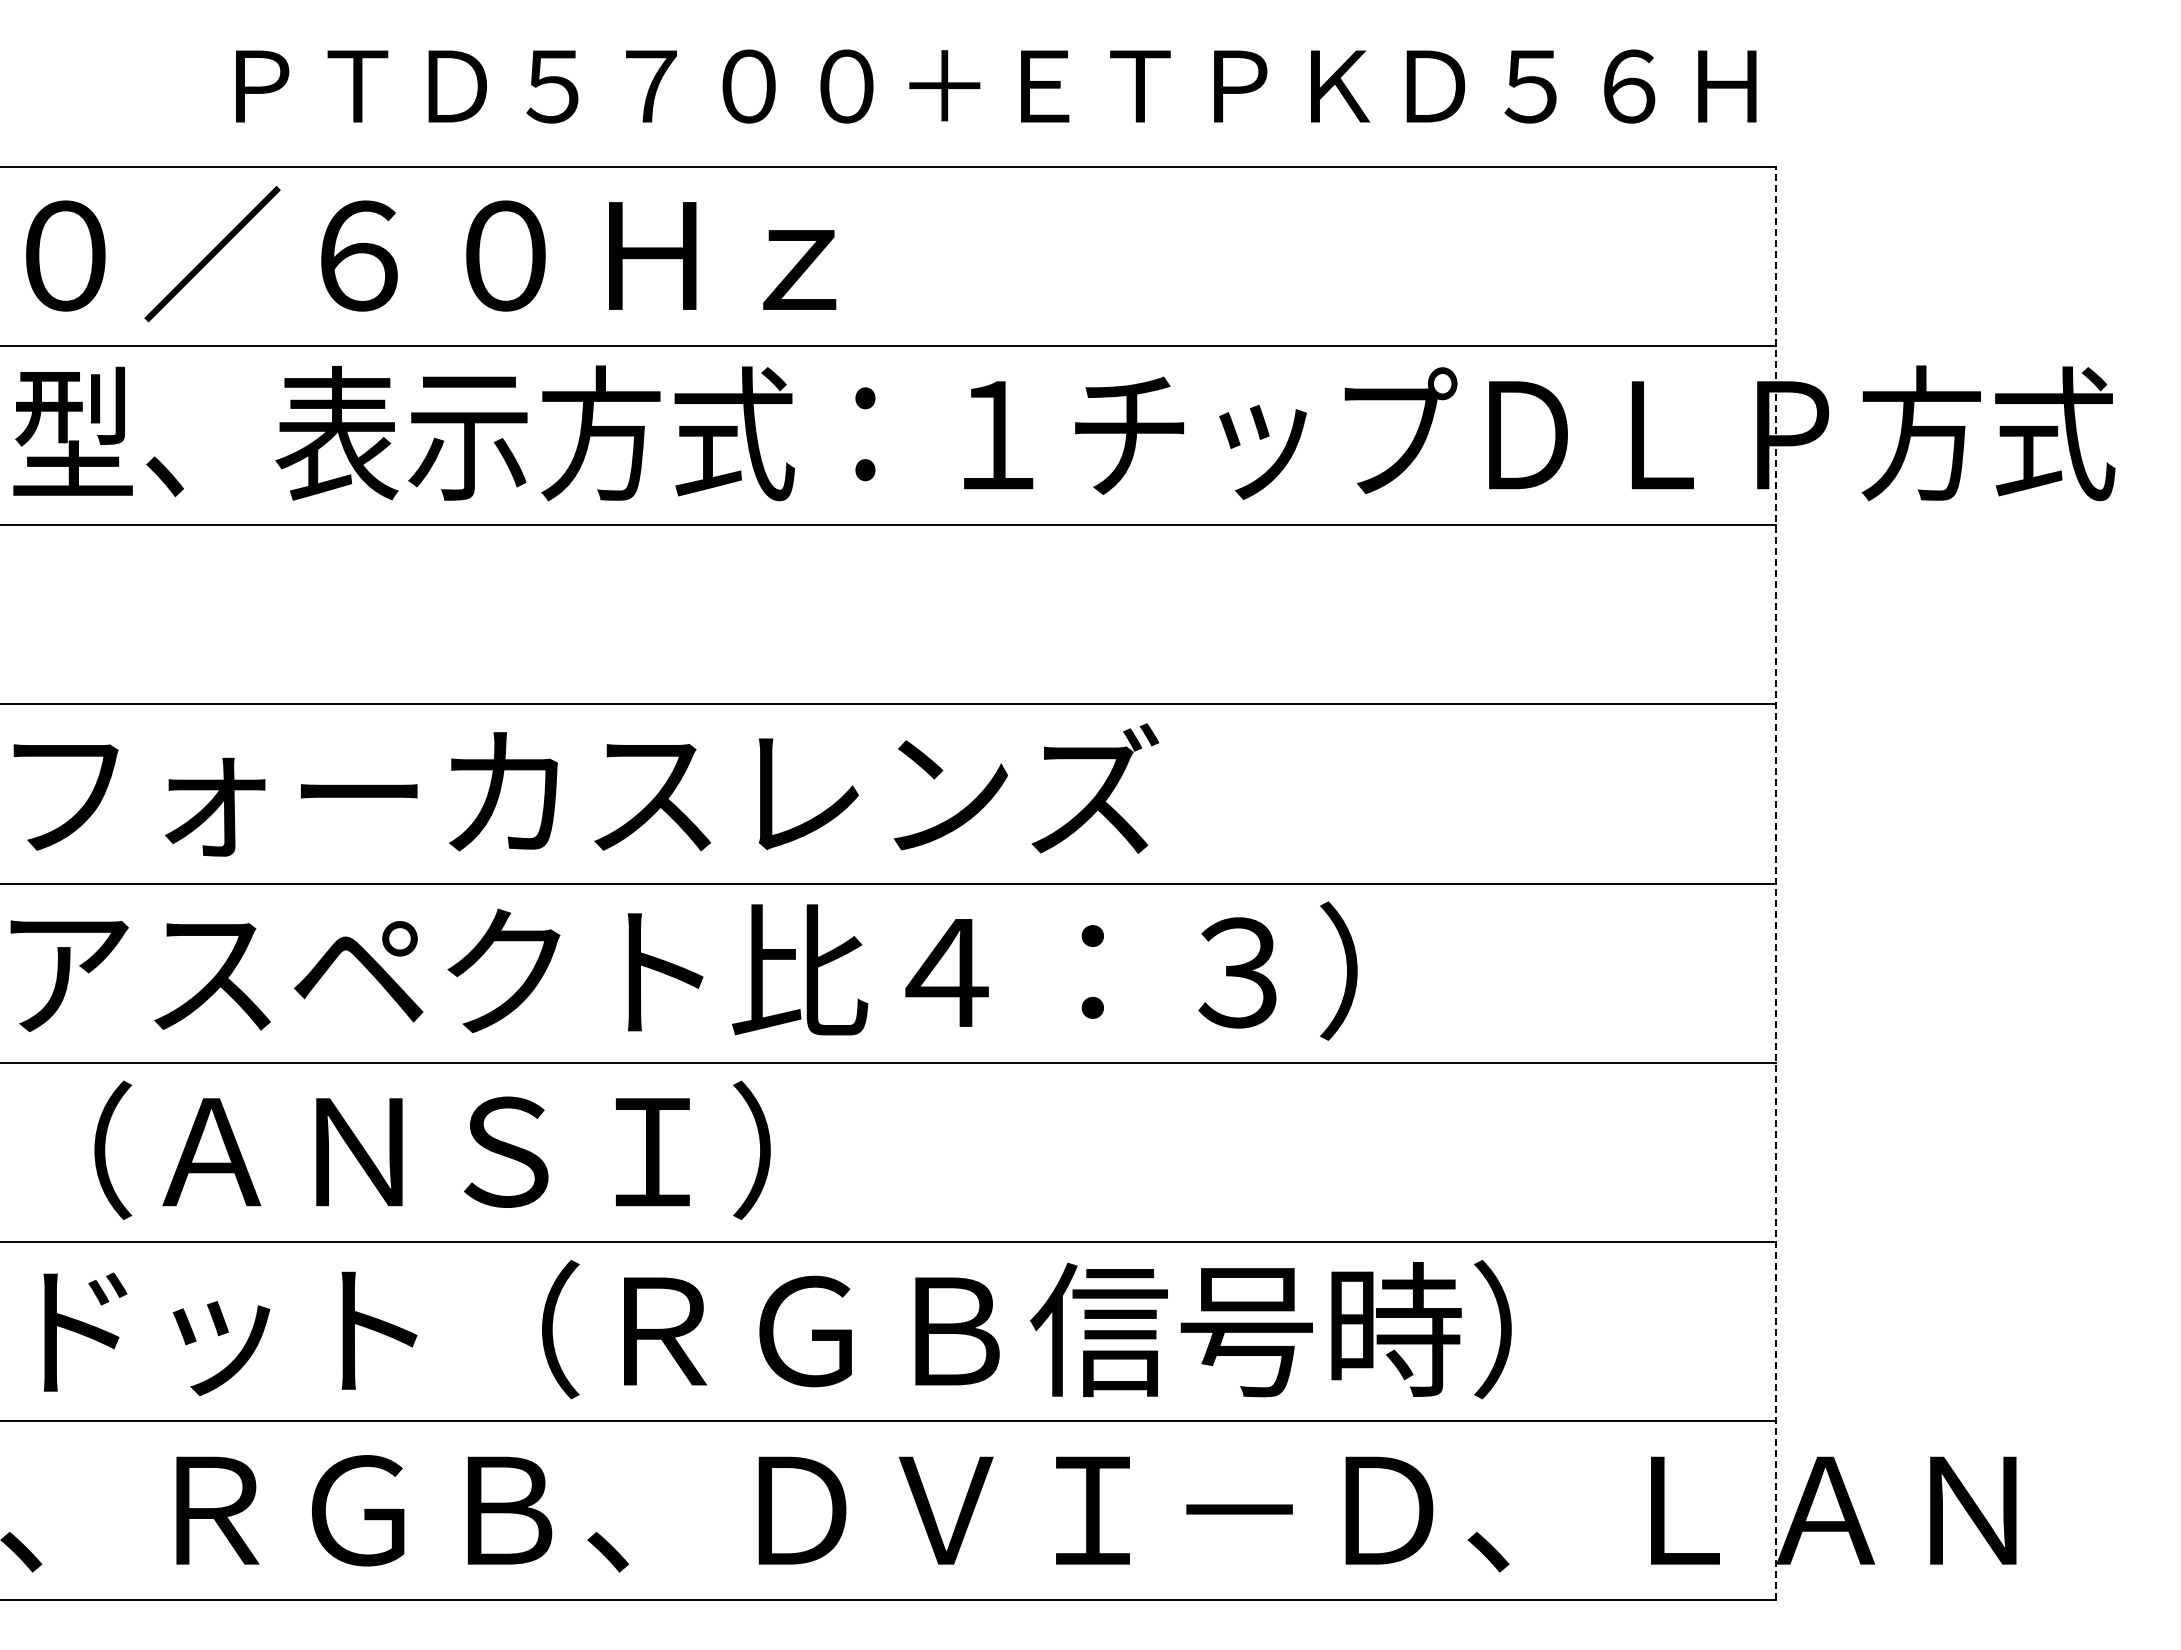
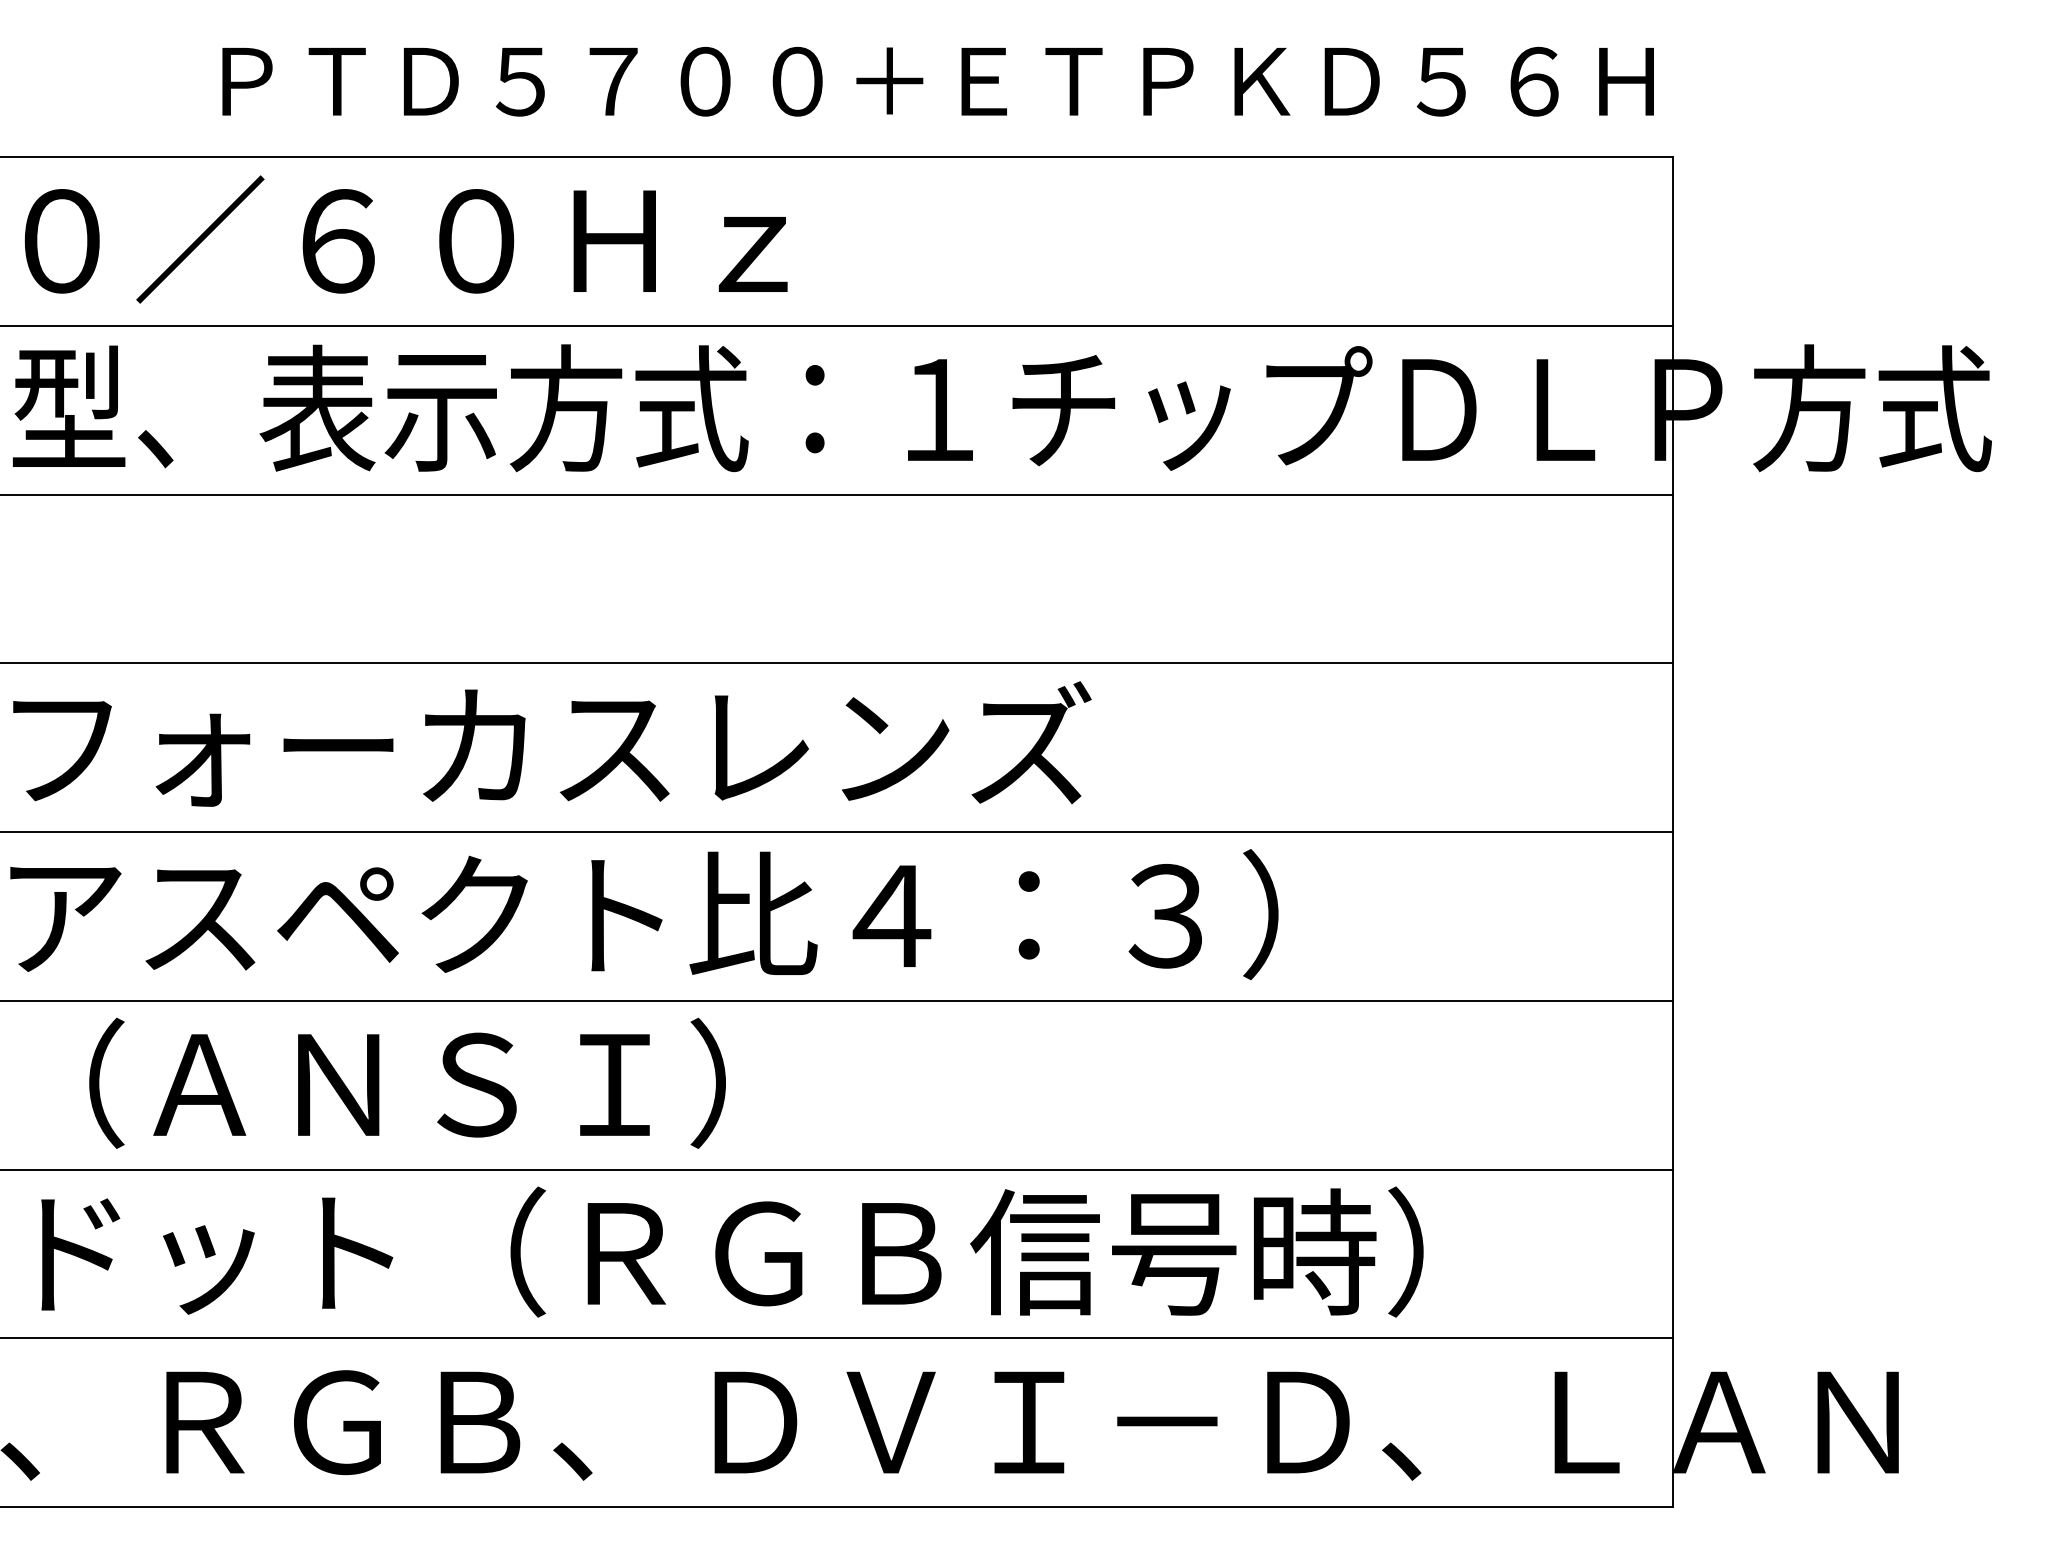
line: (1776, 883) -> (1672, 832), dashed -> solid

